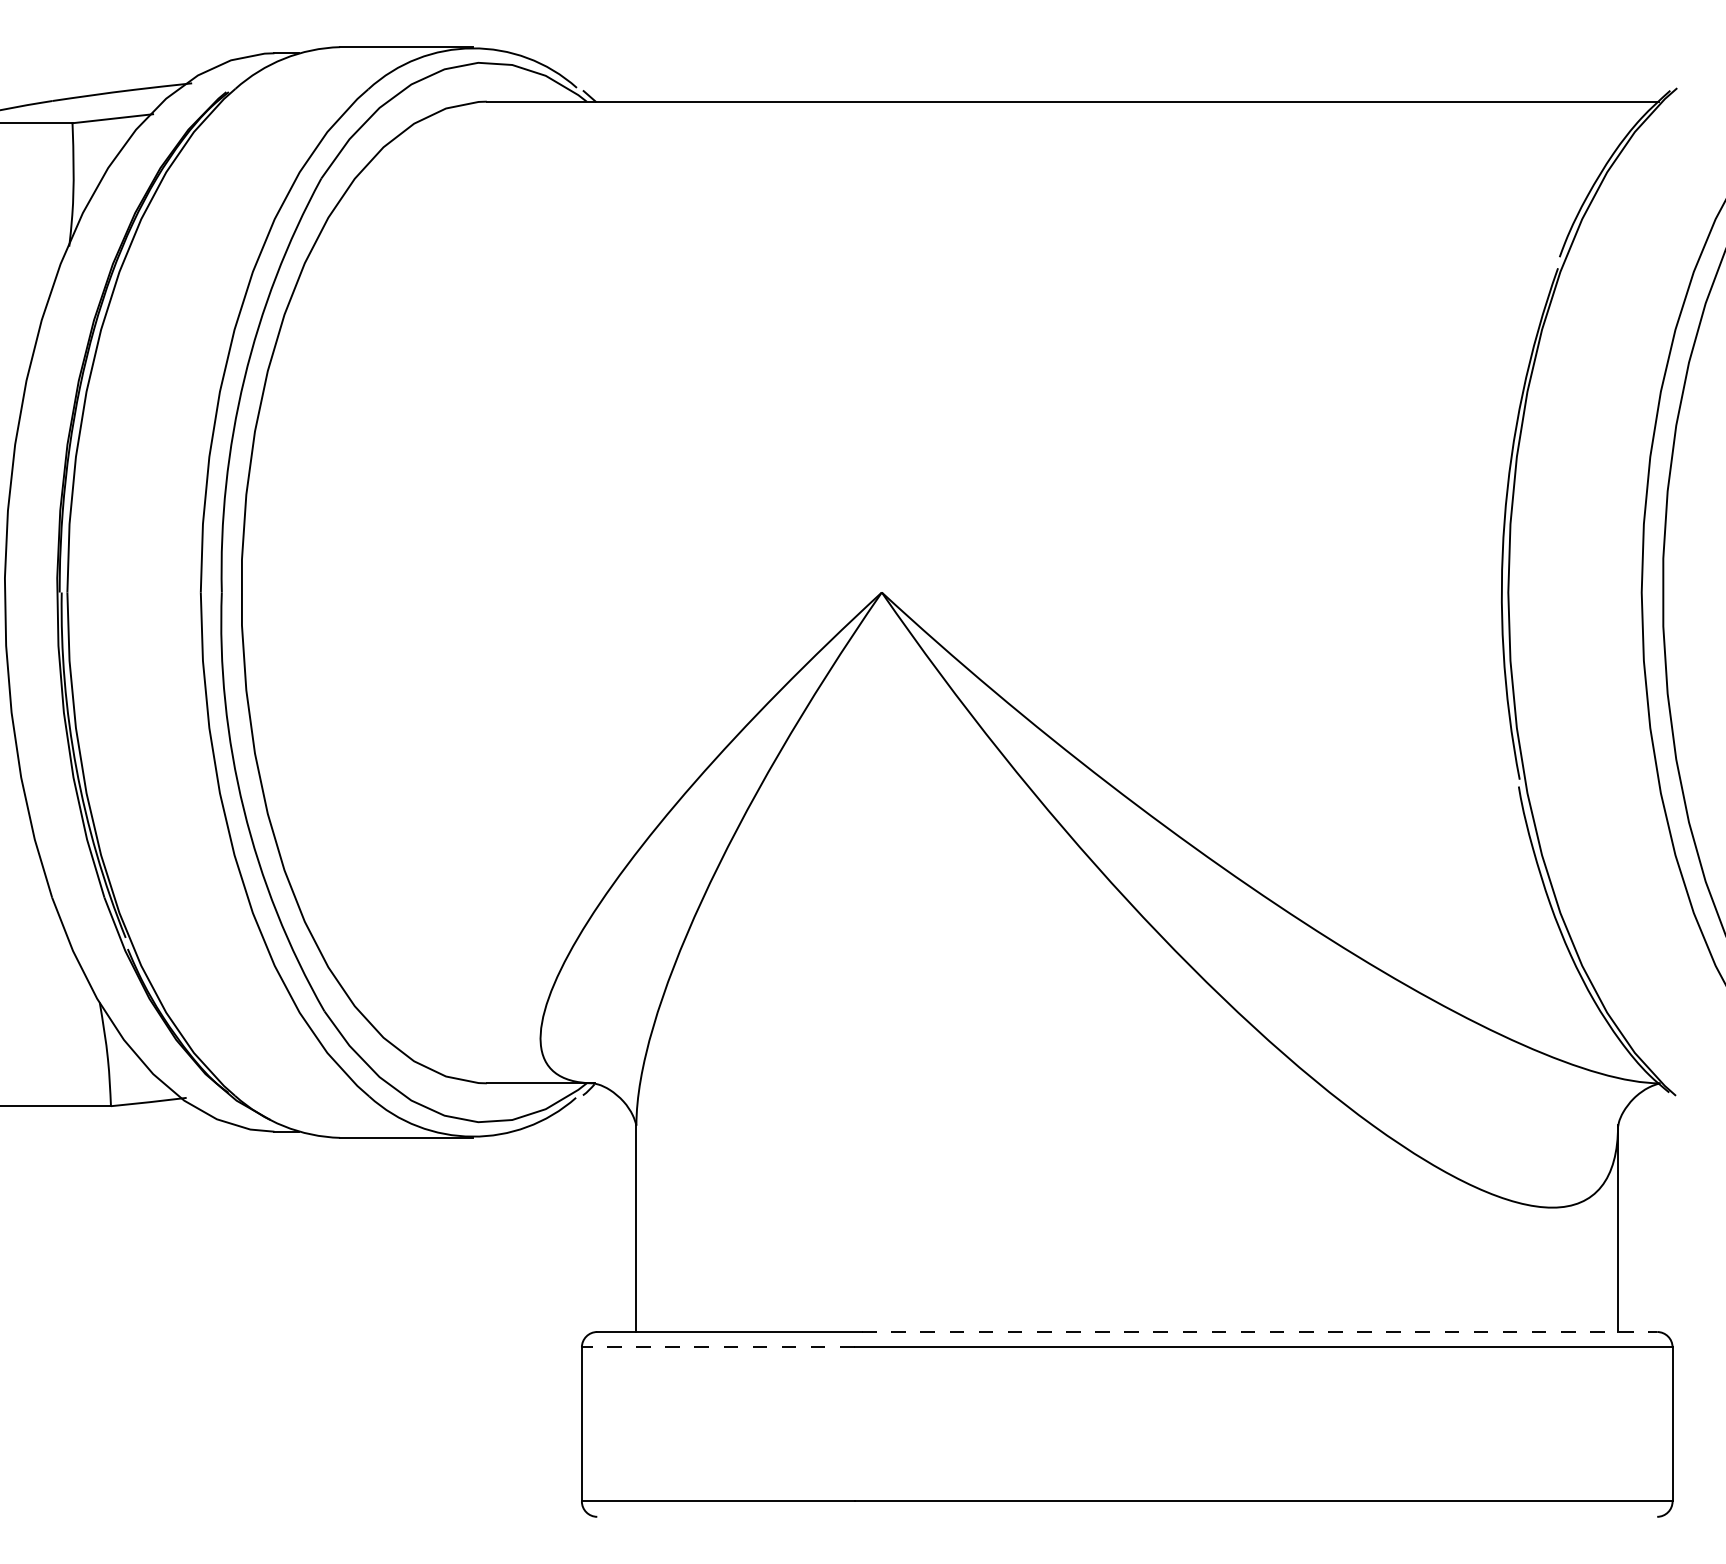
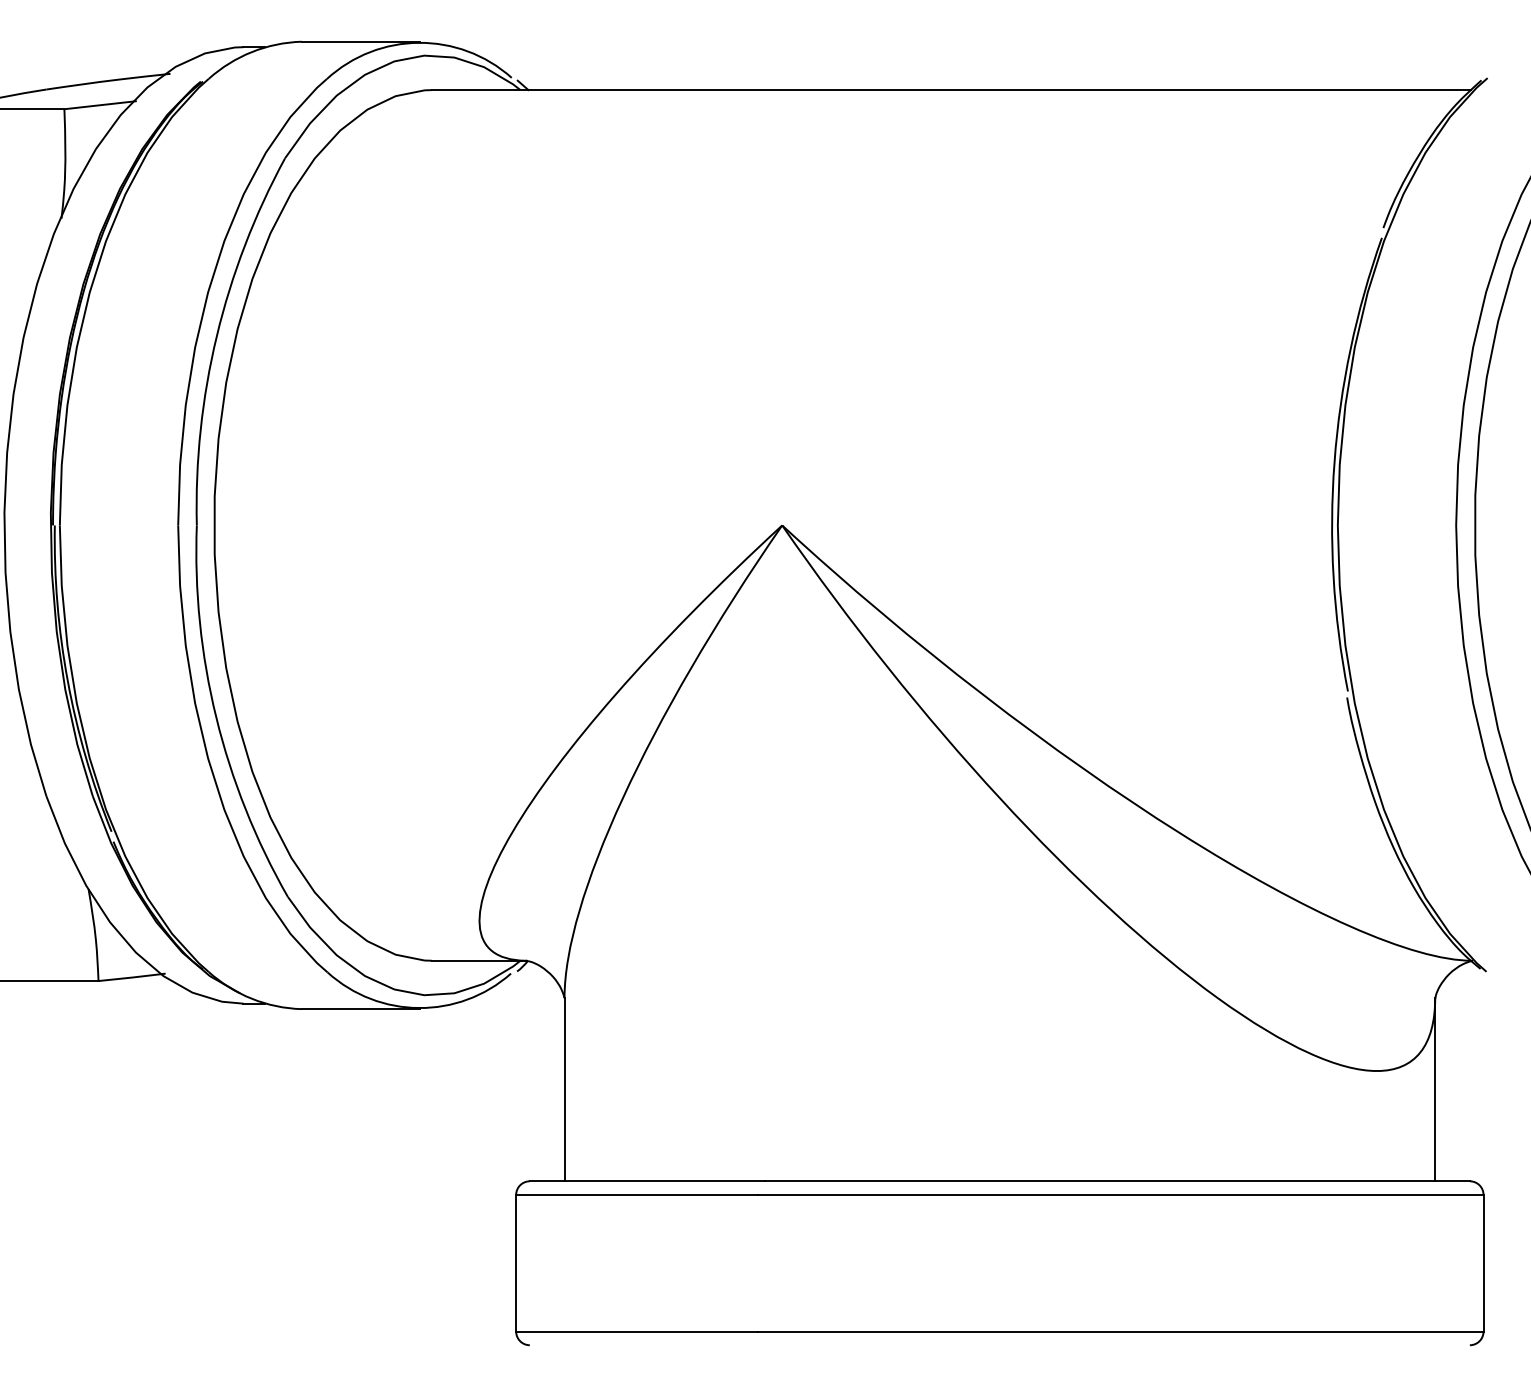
line: (1259, 1332) -> (1117, 1181), dashed -> solid
line: (718, 1346) -> (637, 1194), dashed -> solid

